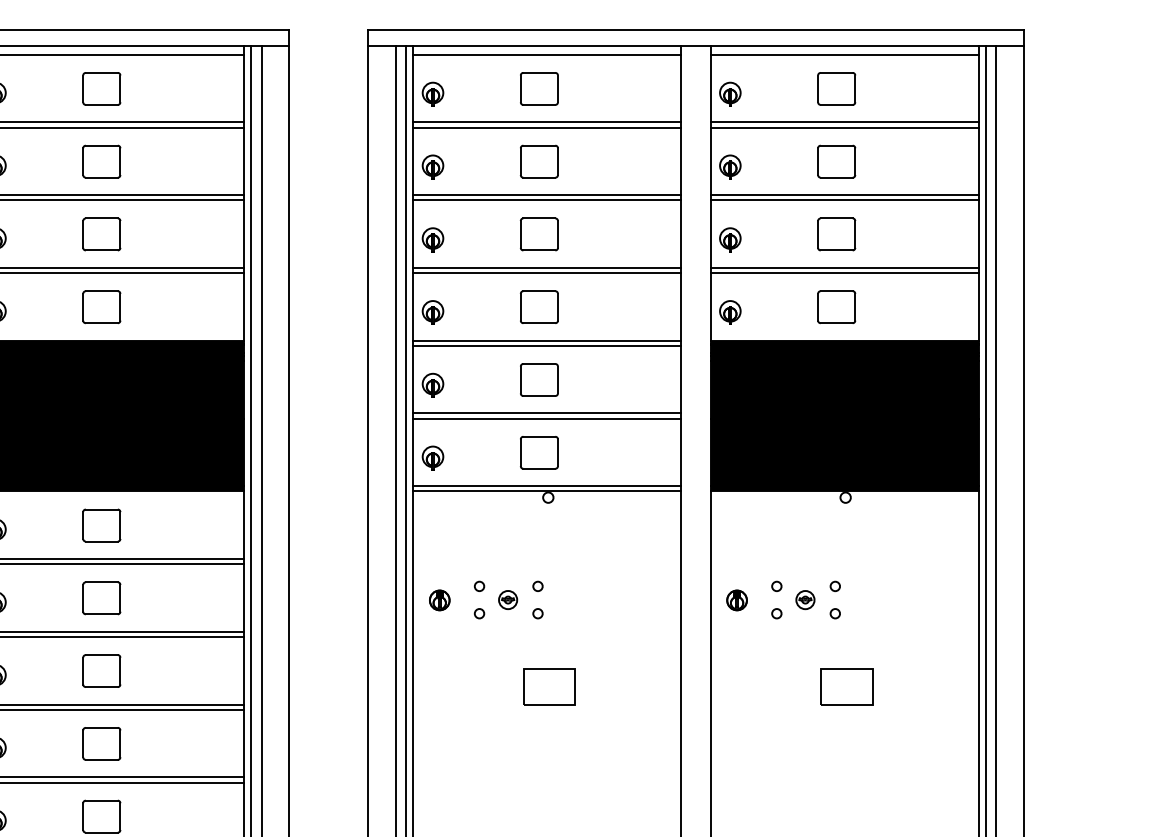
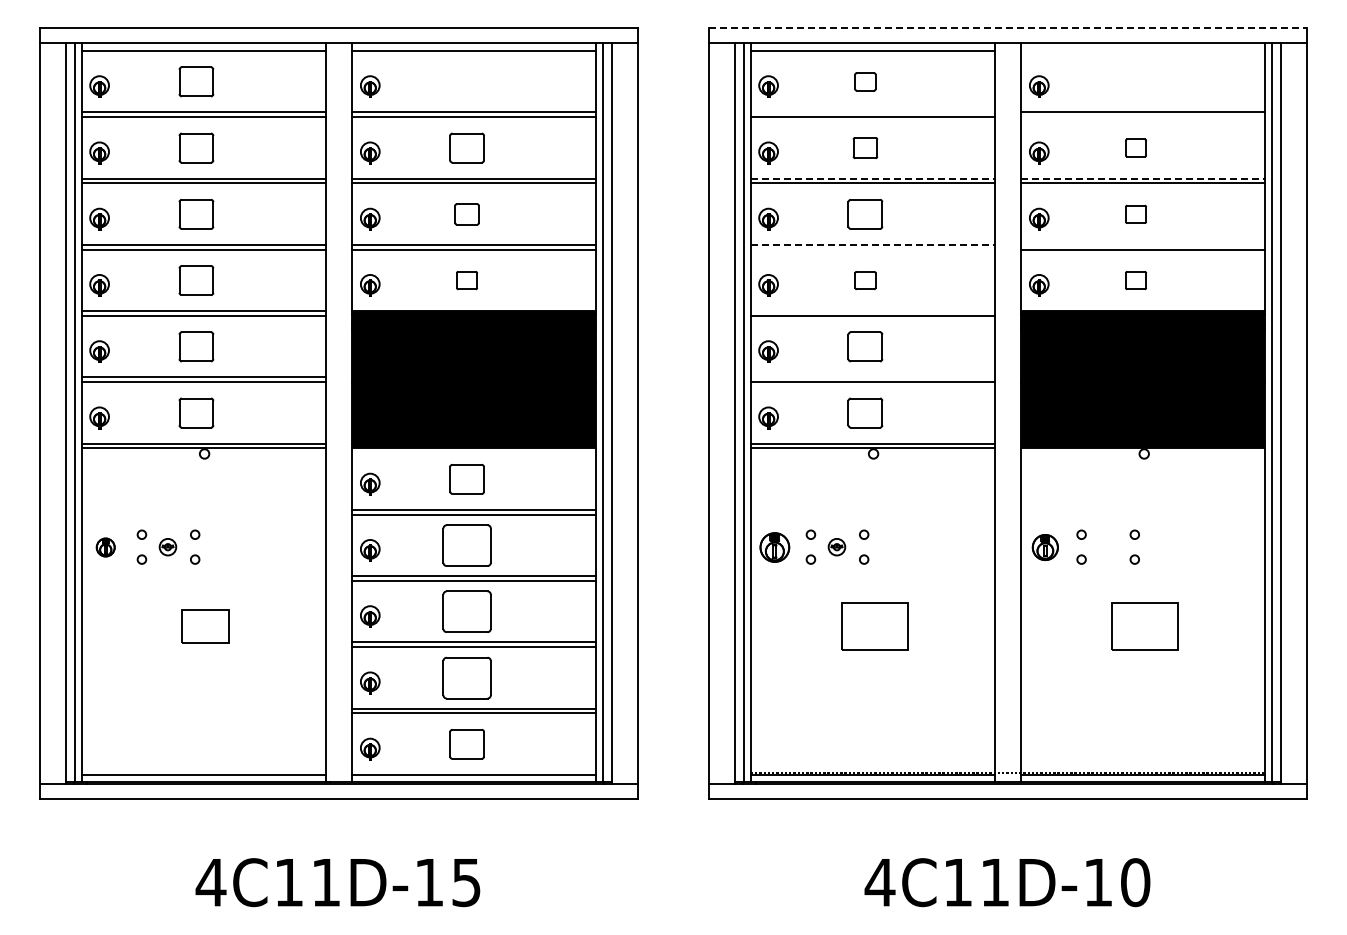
line: (695, 30) -> (1007, 28), solid -> dashed
line: (844, 54) -> (1143, 50), removed
part: (101, 88) -> (466, 81), removed
part: (539, 88) -> (865, 81), size x0.6
part: (836, 88) -> (1135, 81), removed
line: (547, 122) -> (872, 112), removed
line: (844, 128) -> (1143, 117), removed
part: (539, 161) -> (865, 147), size x0.7
part: (836, 161) -> (1135, 147), size x0.6
line: (547, 195) -> (872, 178), solid -> dashed
line: (844, 195) -> (1143, 178), solid -> dashed
part: (101, 234) -> (466, 214), size x0.7
part: (836, 234) -> (1135, 214), size x0.6
line: (547, 267) -> (872, 244), solid -> dashed
line: (844, 267) -> (1143, 244), removed
line: (547, 273) -> (872, 249), removed
part: (101, 307) -> (466, 280), size x0.6
part: (539, 307) -> (865, 280), size x0.6
part: (836, 307) -> (1135, 280), size x0.6
line: (547, 341) -> (872, 311), removed
line: (547, 413) -> (872, 377), removed
part: (101, 598) -> (466, 545), size x1.4
part: (439, 600) -> (774, 547), size x1.6
part: (737, 600) -> (1045, 547), size x1.4
part: (805, 600) -> (1107, 547), removed
part: (101, 670) -> (466, 611), size x1.4
part: (549, 687) -> (874, 626), size x1.4
part: (847, 687) -> (1145, 626), size x1.4
part: (101, 743) -> (466, 677), size x1.4

